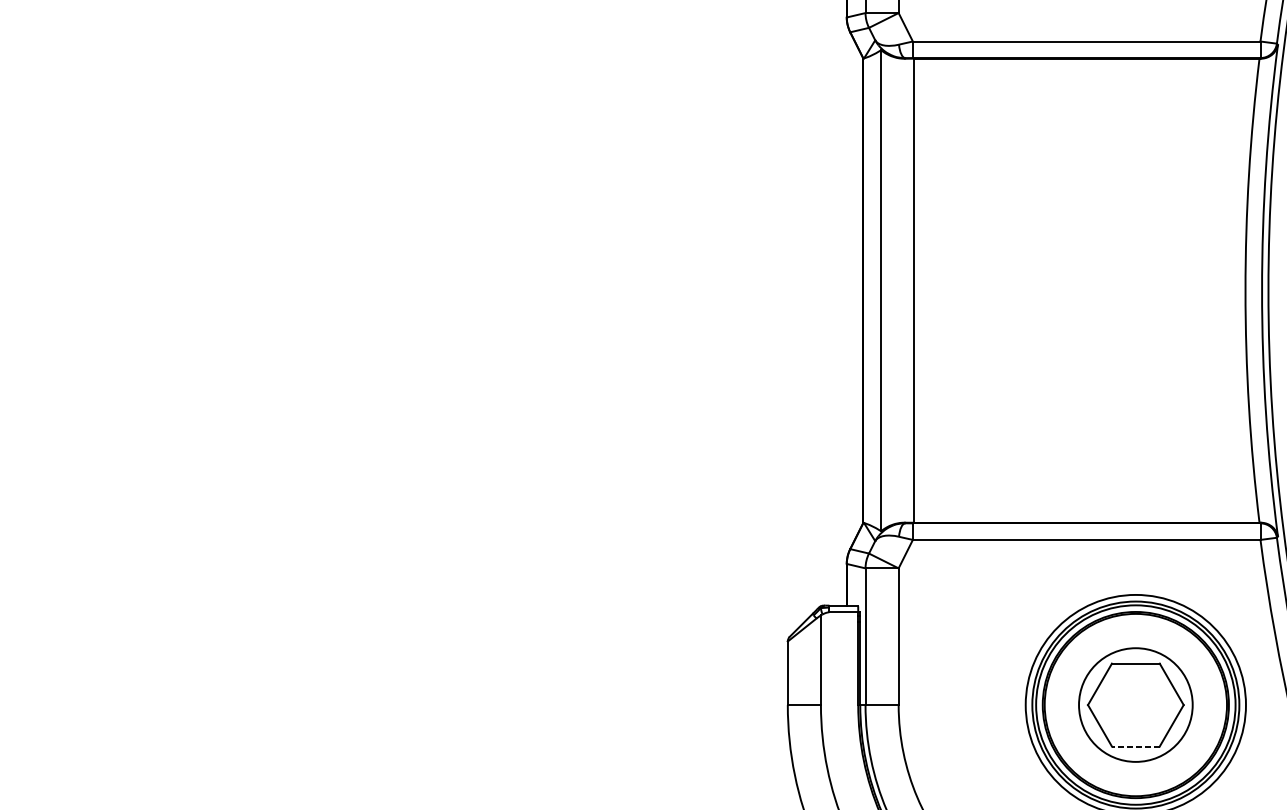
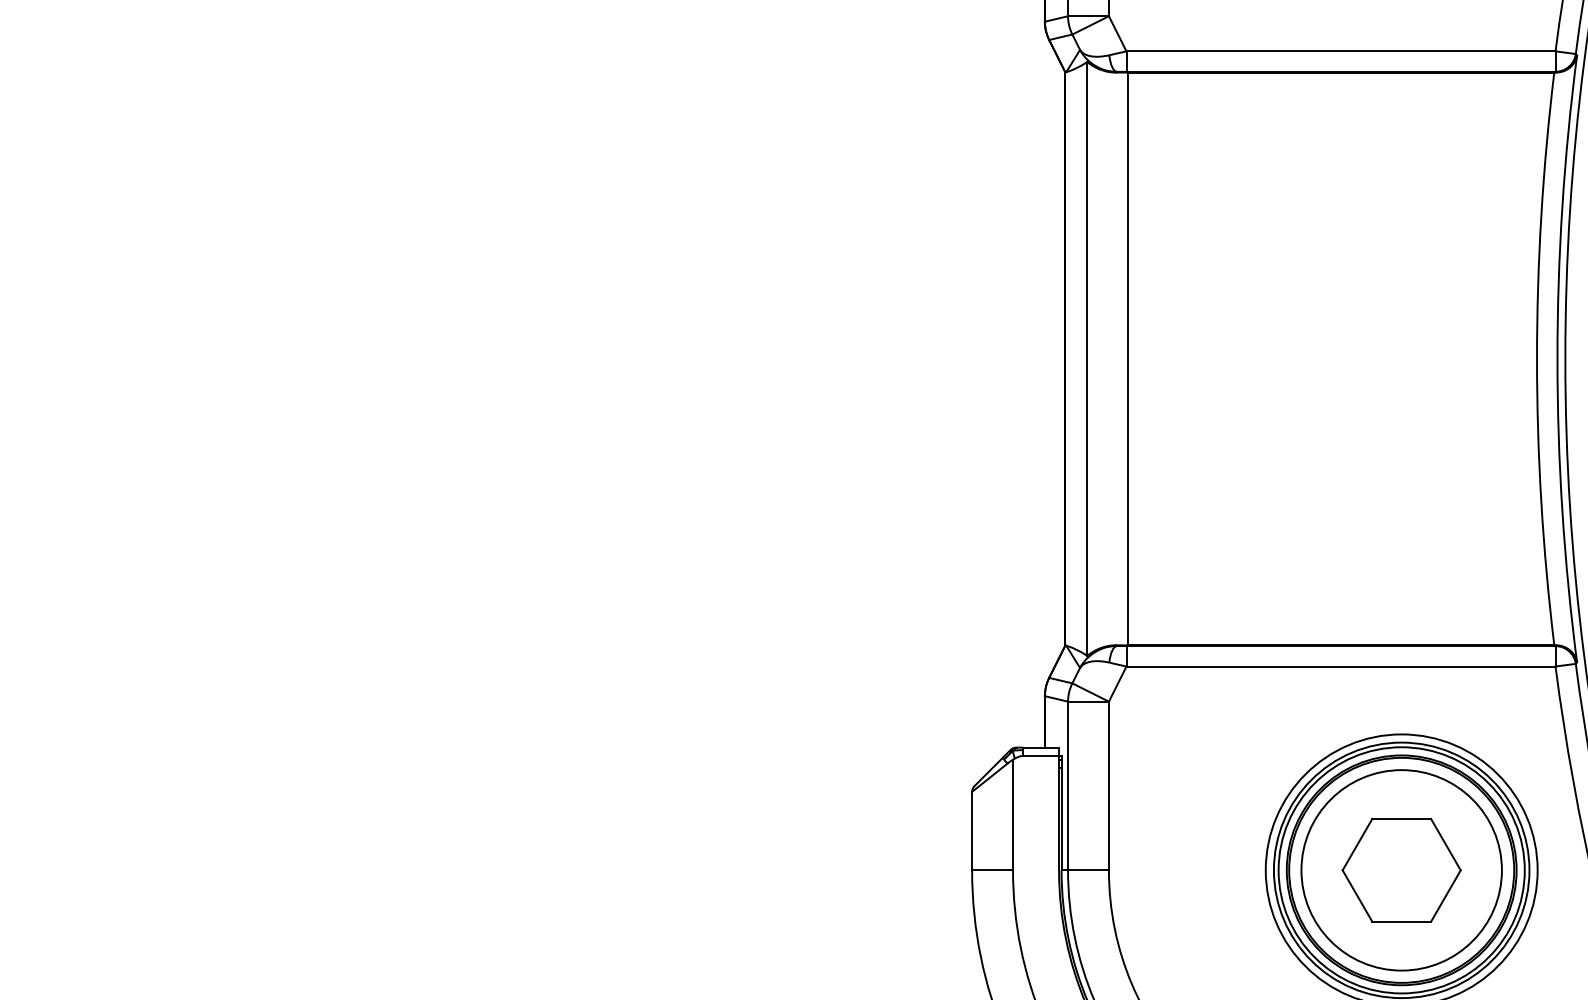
circle: (1135, 705) -> (1401, 870), size x1.43
line: (1135, 746) -> (1401, 921), dashed -> solid

